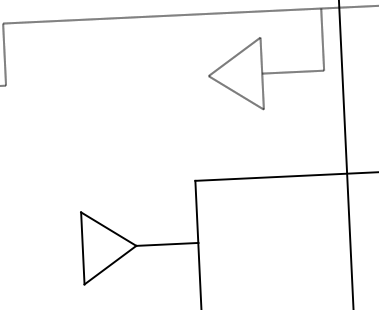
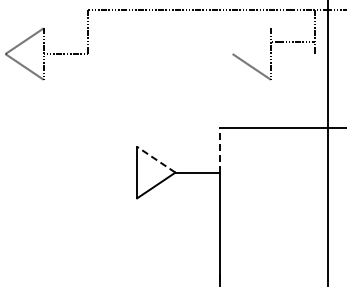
line: (234, 57) -> (251, 41), removed
line: (292, 72) -> (292, 42), moved
line: (196, 210) -> (219, 149), solid -> dashed
line: (107, 228) -> (155, 159), solid -> dashed

